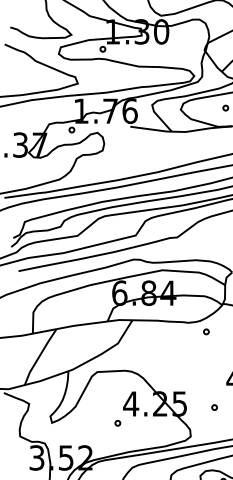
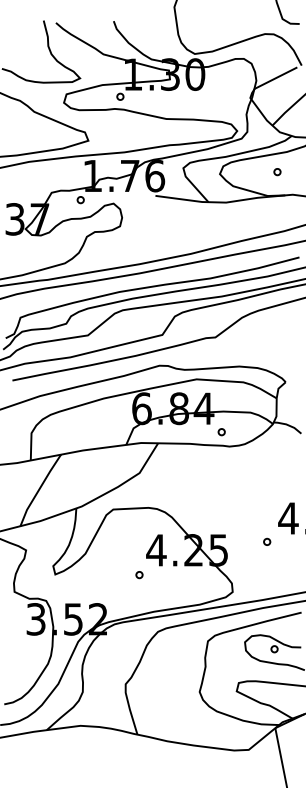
part: (206, 332) -> (221, 432), moved
part: (214, 407) -> (267, 541), moved

